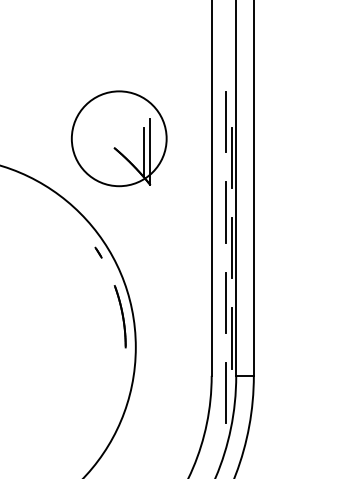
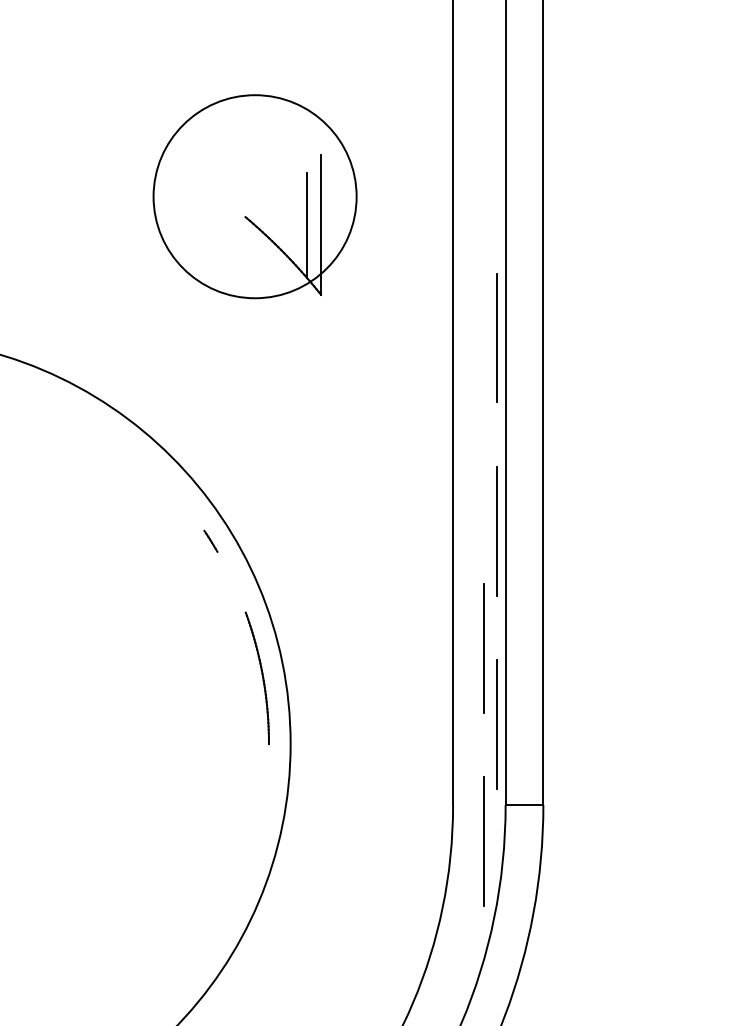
line: (225, 121) -> (482, 260), removed
part: (118, 138) -> (253, 196), moved
line: (225, 212) -> (482, 455), removed

